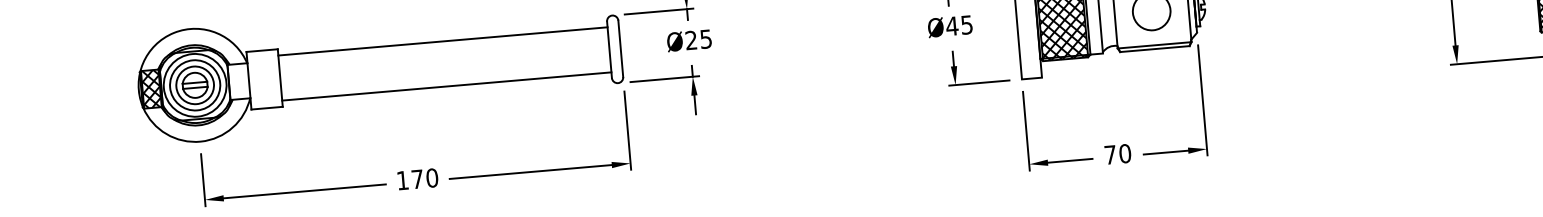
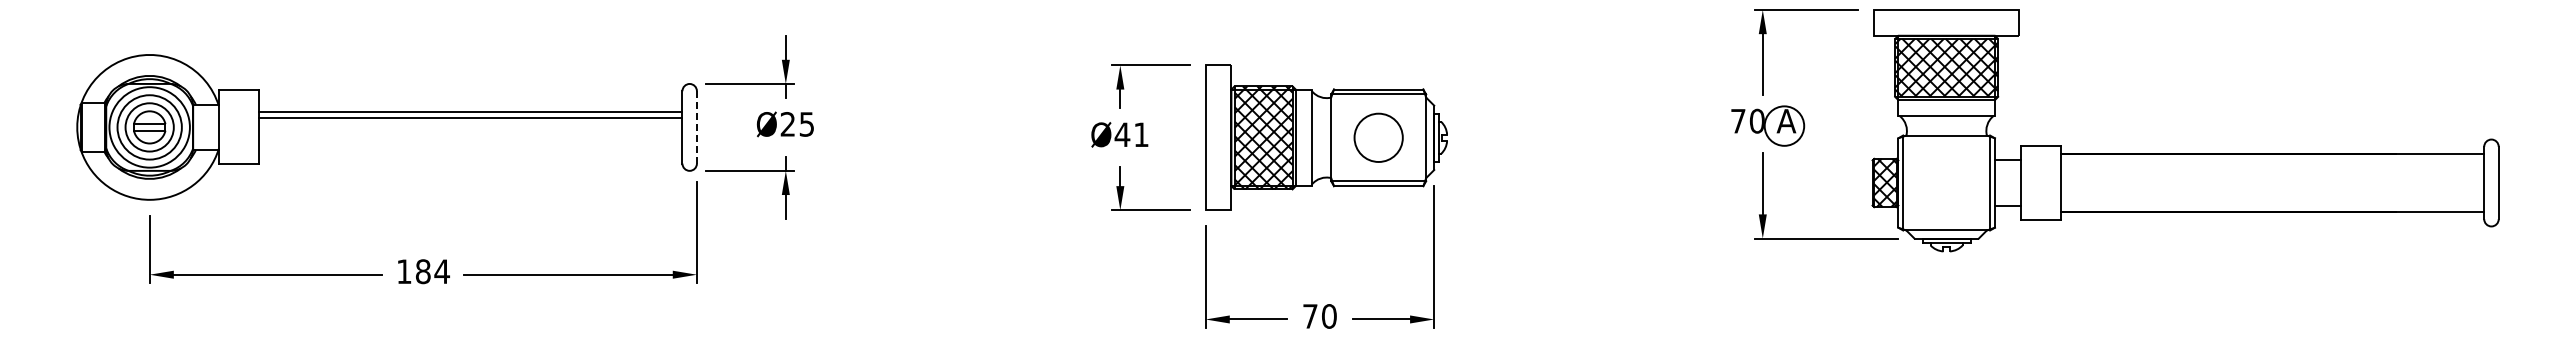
text: (967, 24) -> (1141, 134), Ø45 -> Ø41
line: (442, 41) -> (470, 118), moved
line: (620, 48) -> (696, 126), solid -> dashed
line: (446, 86) -> (470, 112), moved
hatch: (151, 89) -> (93, 127), removed
text: (424, 178) -> (432, 271), 170 -> 184

